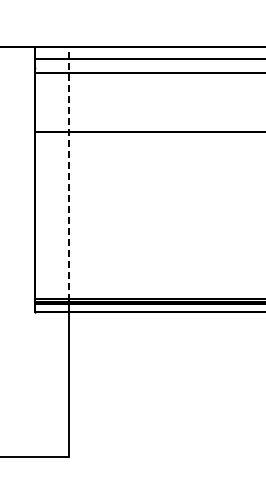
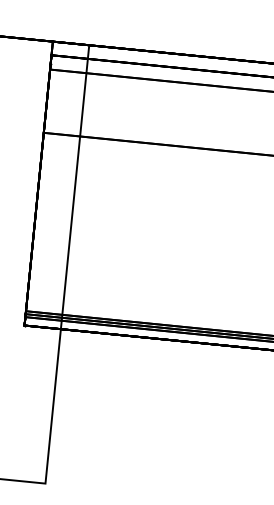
line: (68, 179) -> (74, 187), dashed -> solid

